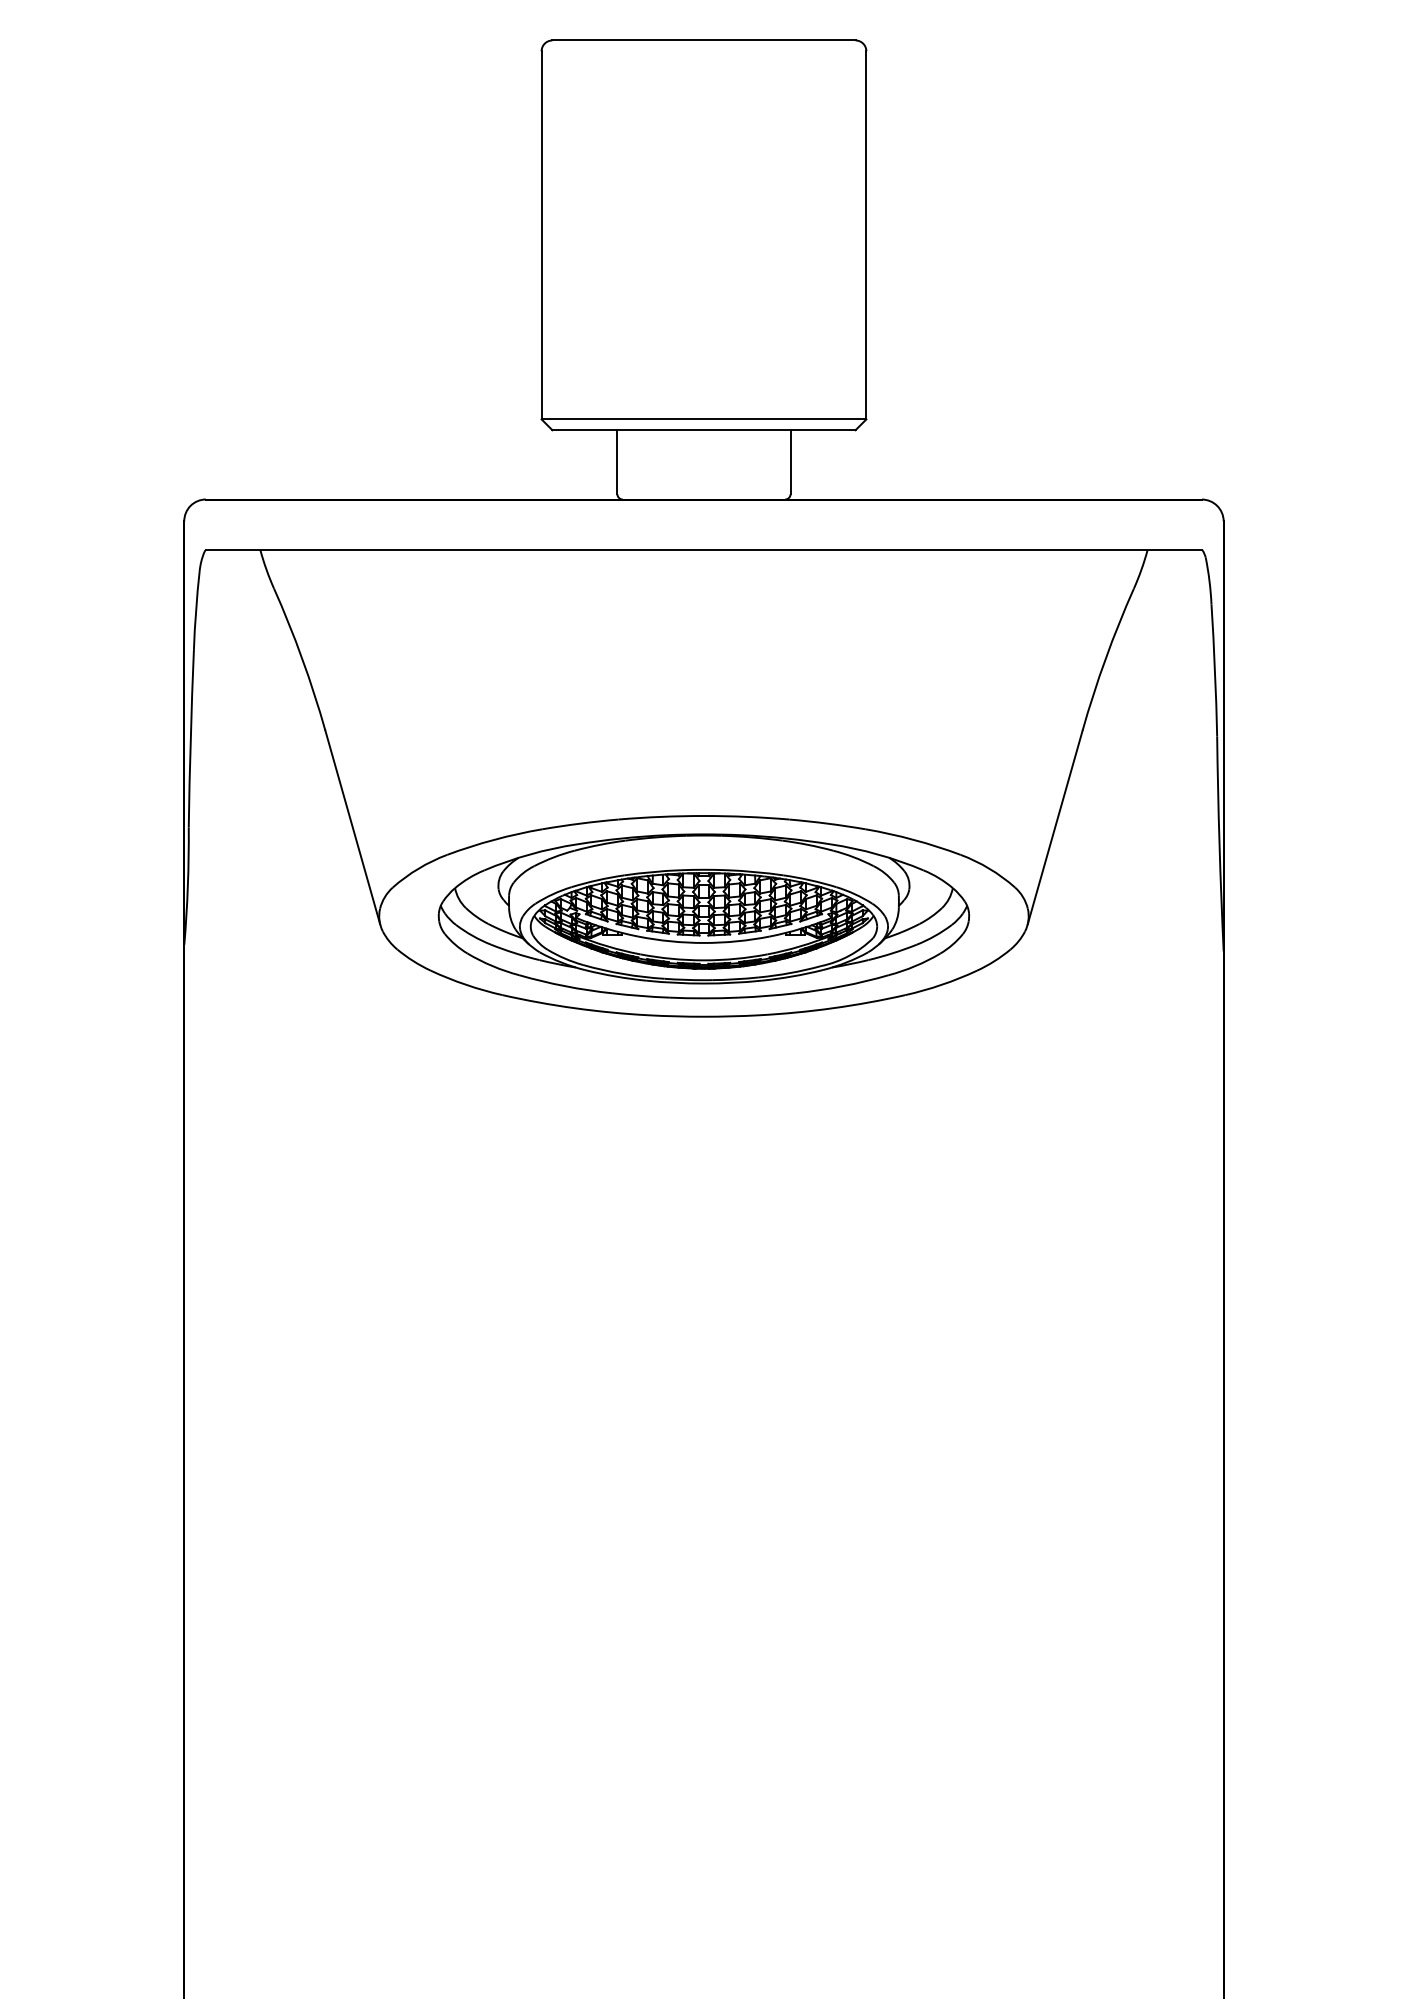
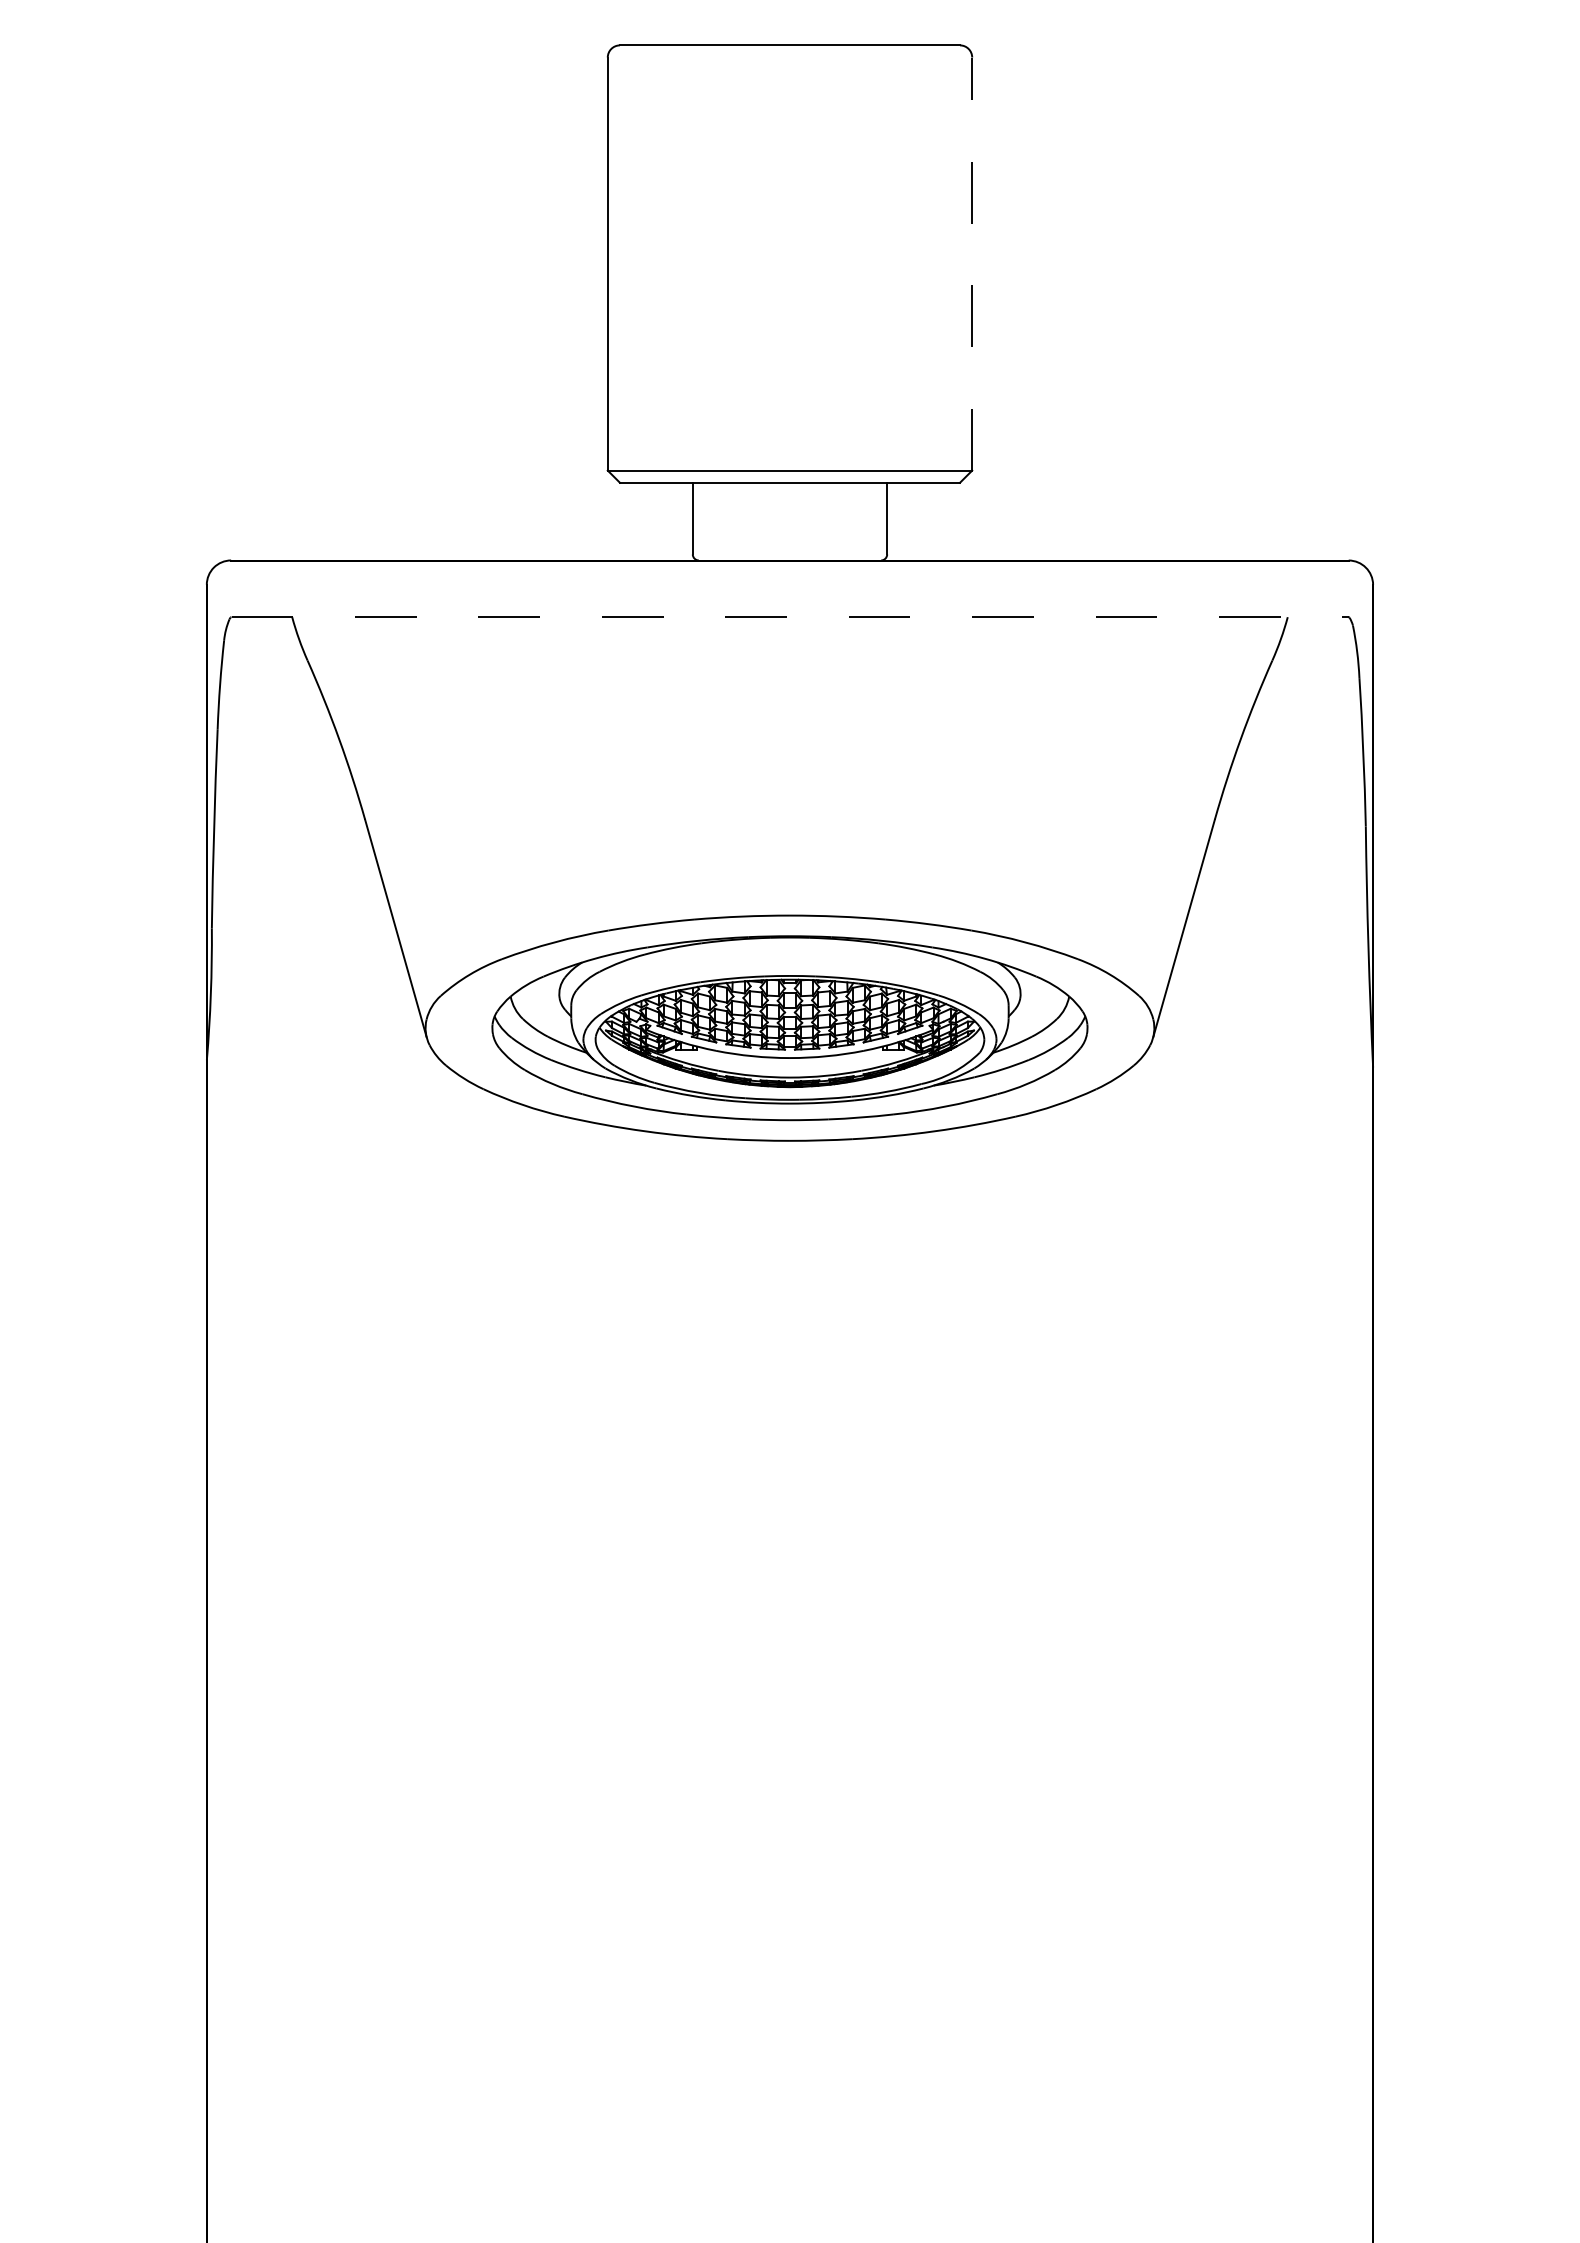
line: (866, 235) -> (972, 264), solid -> dashed
line: (703, 550) -> (789, 617), solid -> dashed

